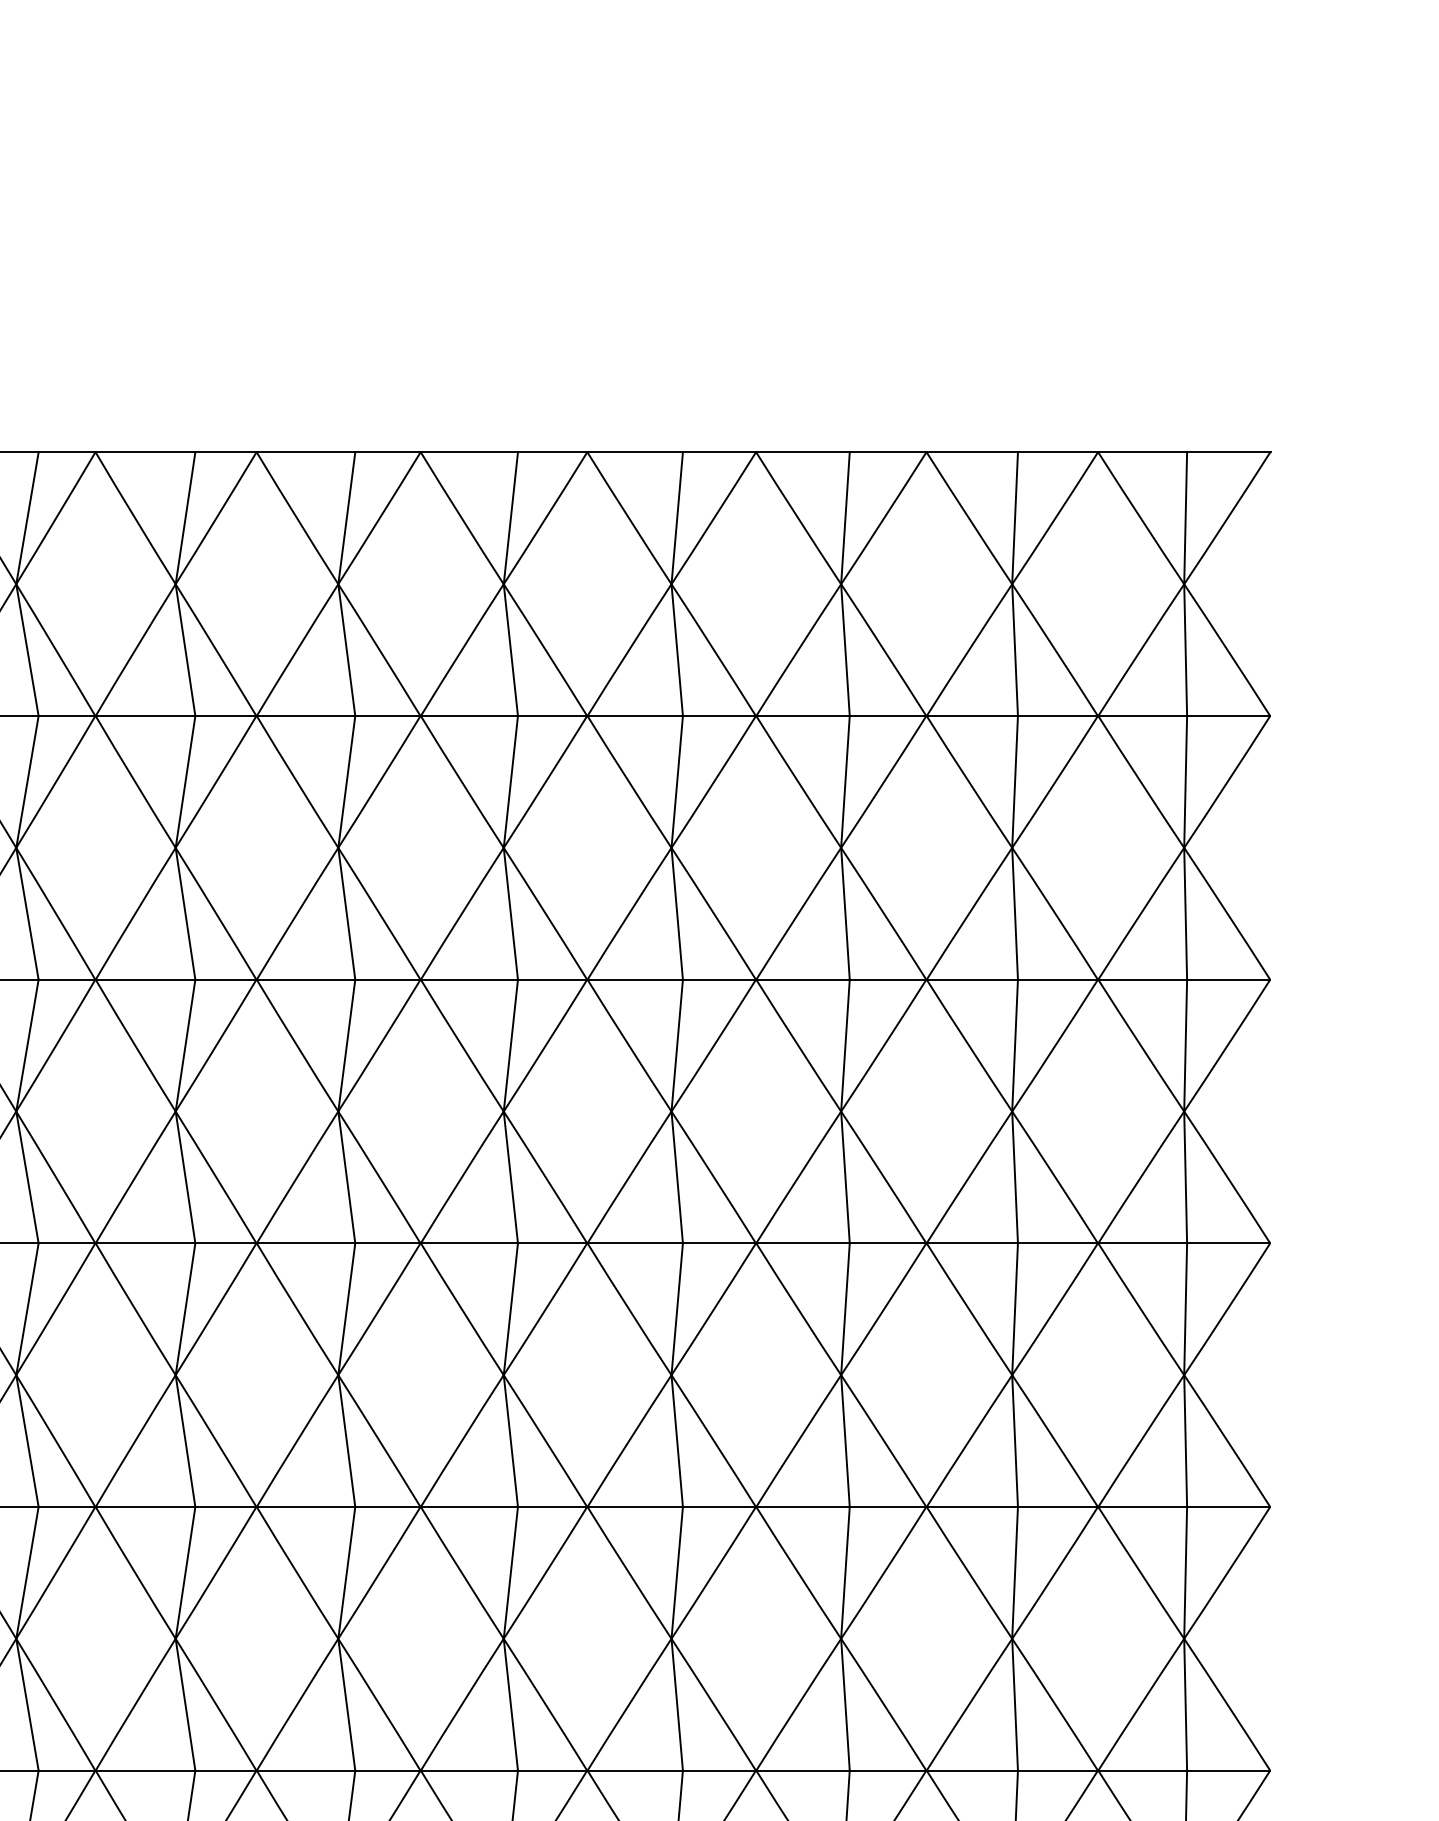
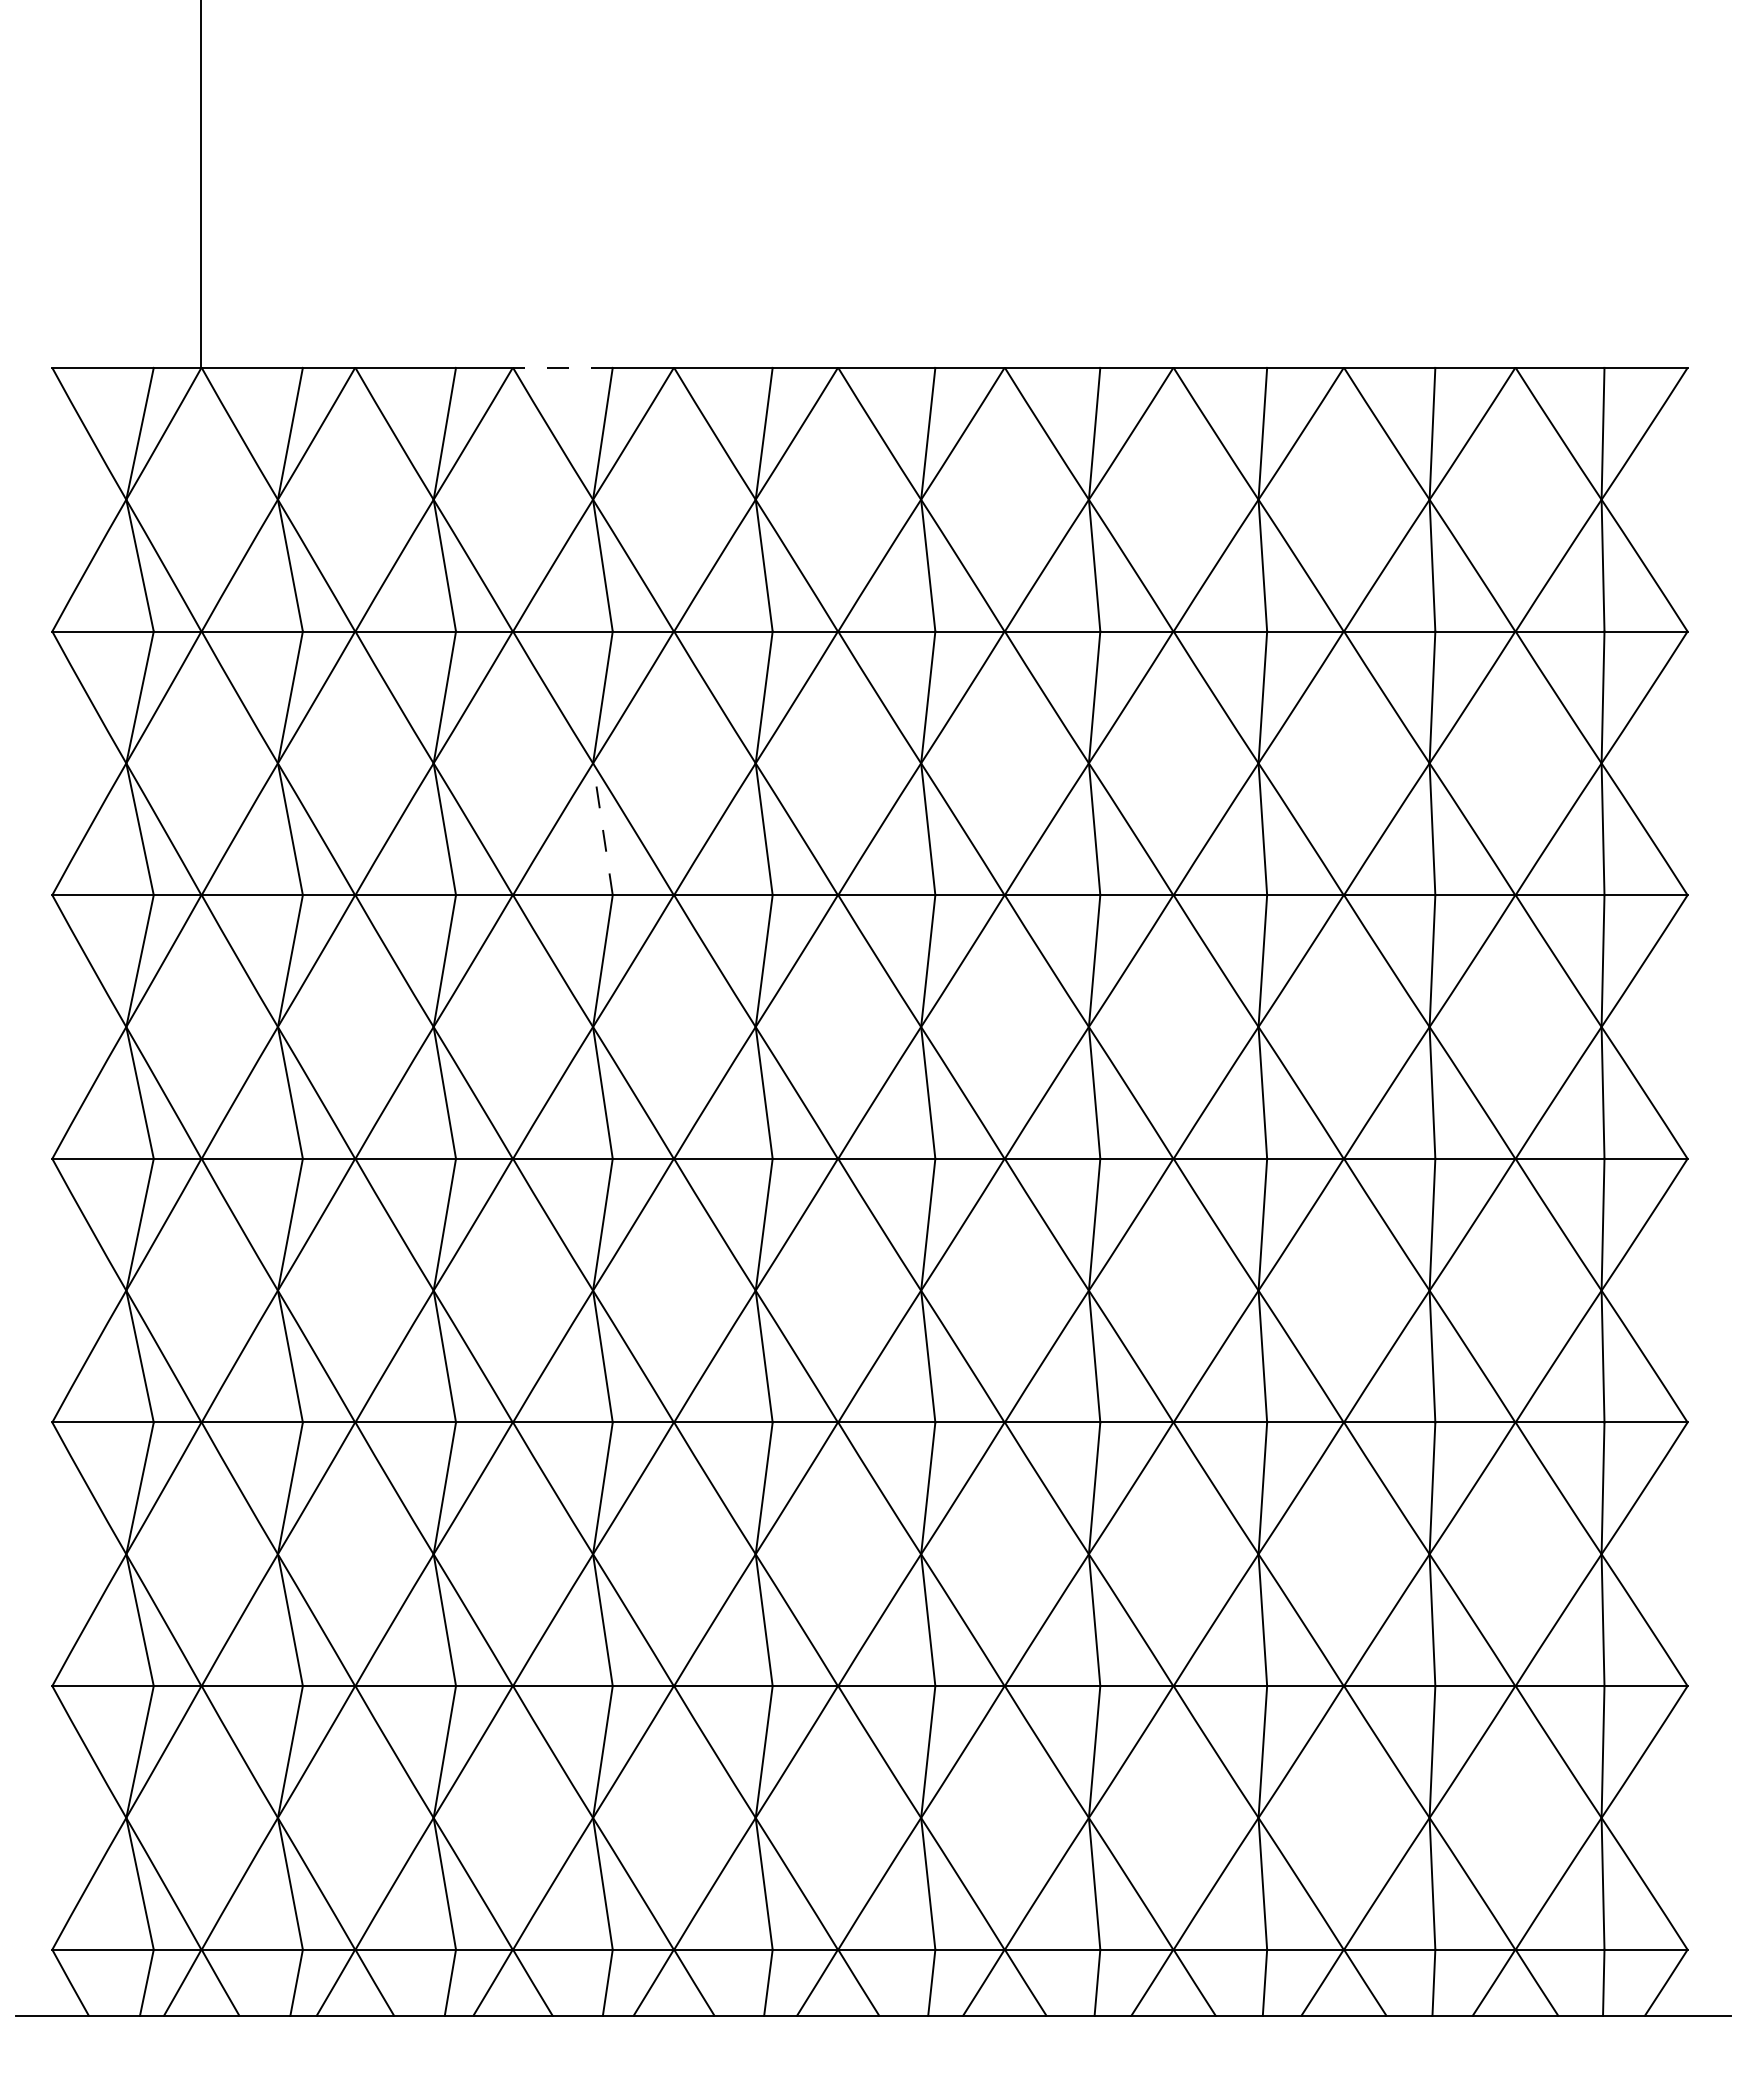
line: (145, 452) -> (562, 367), solid -> dashed
line: (185, 914) -> (602, 829), solid -> dashed

